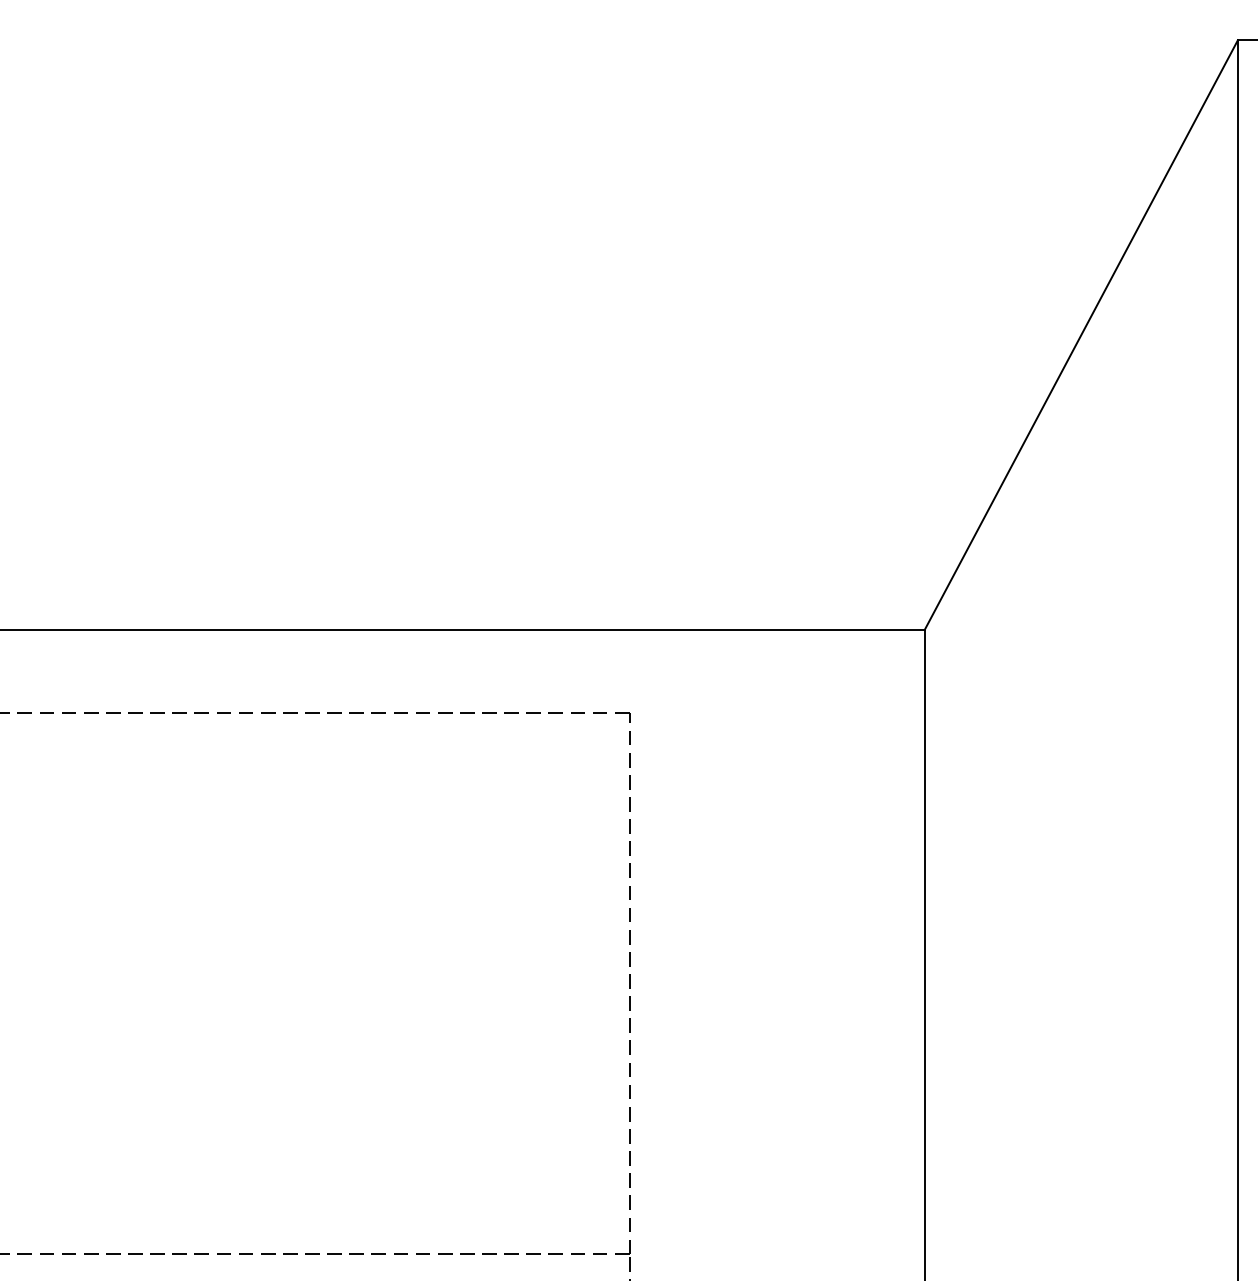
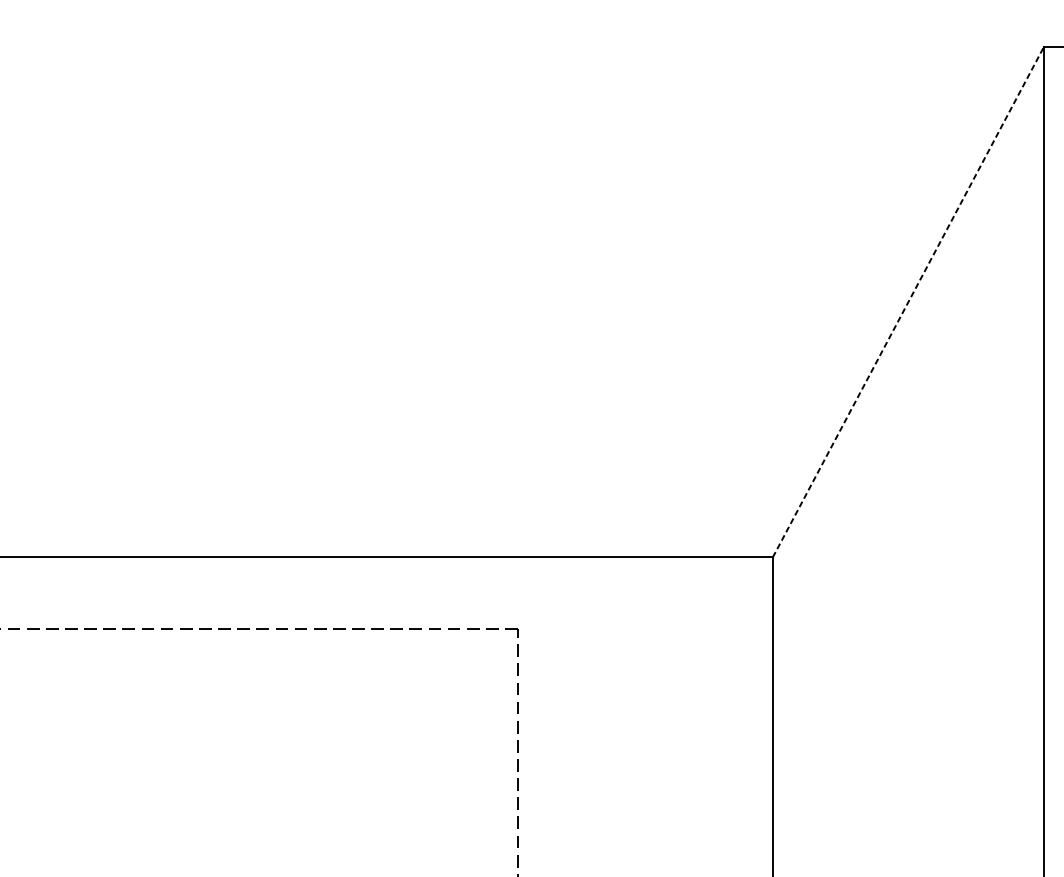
line: (1081, 334) -> (908, 301), solid -> dashed

